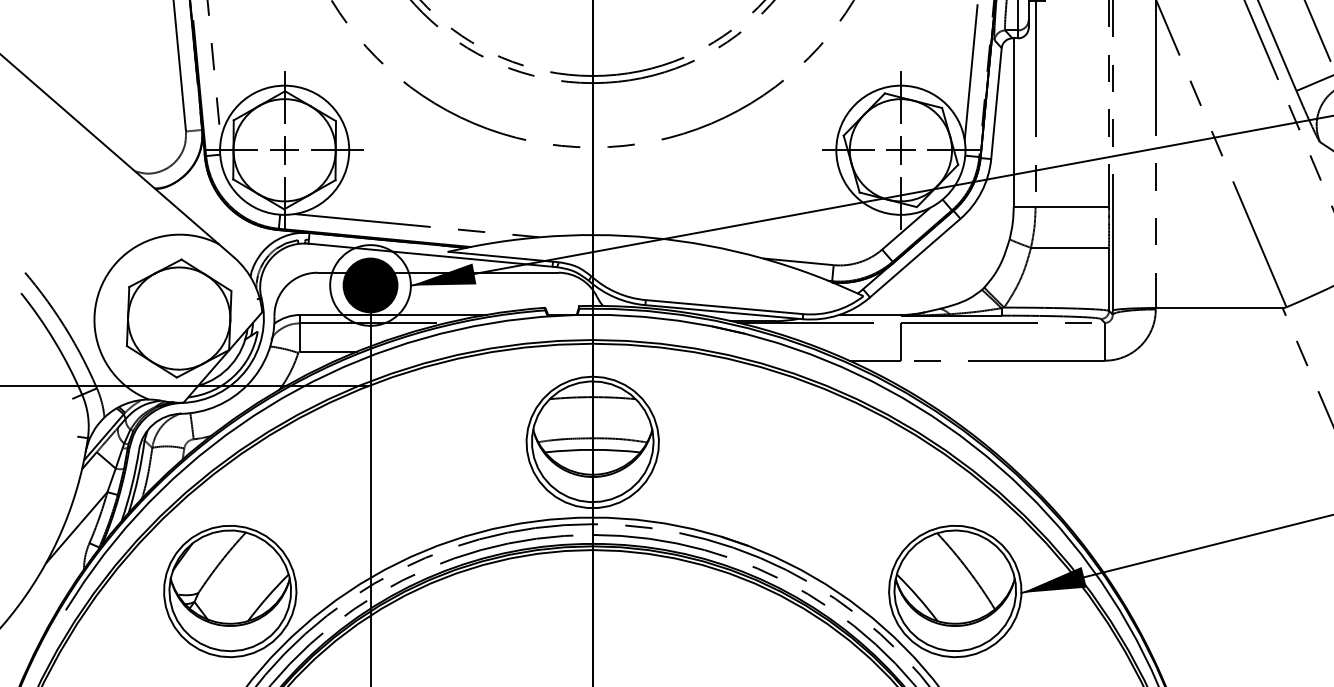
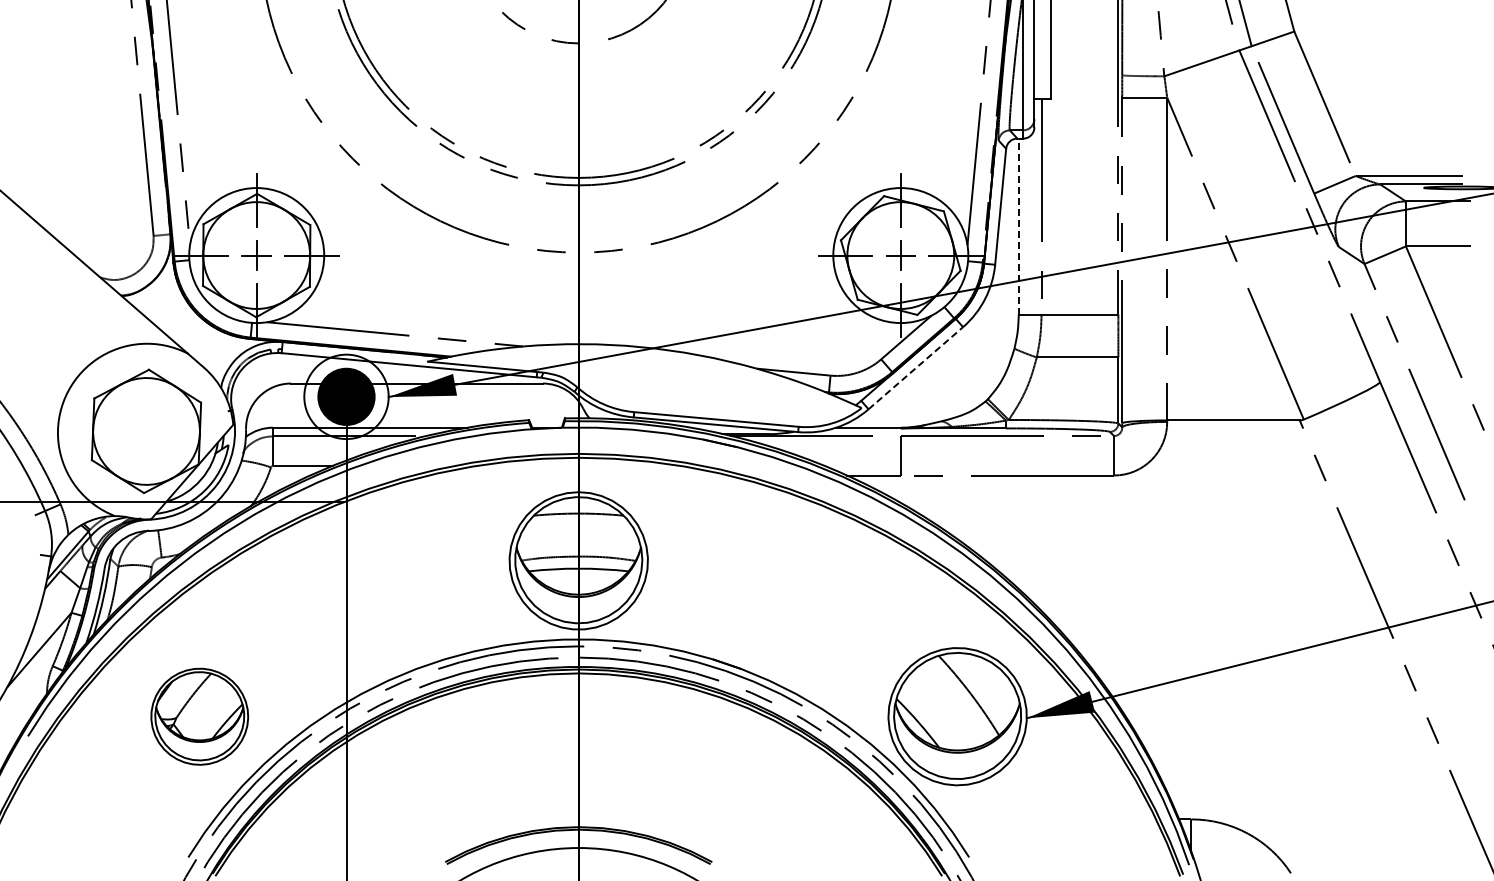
line: (1013, 122) -> (1018, 226), solid -> dashed
line: (914, 258) -> (915, 368), solid -> dashed
part: (229, 591) -> (199, 716), size x0.7

